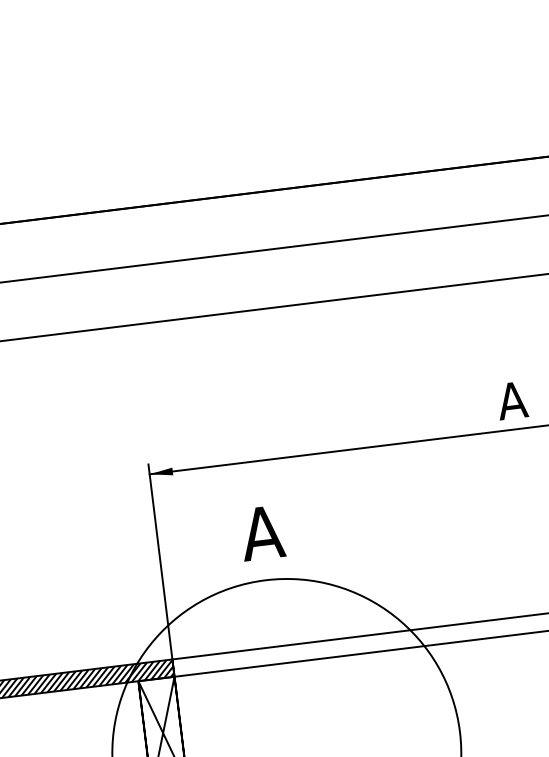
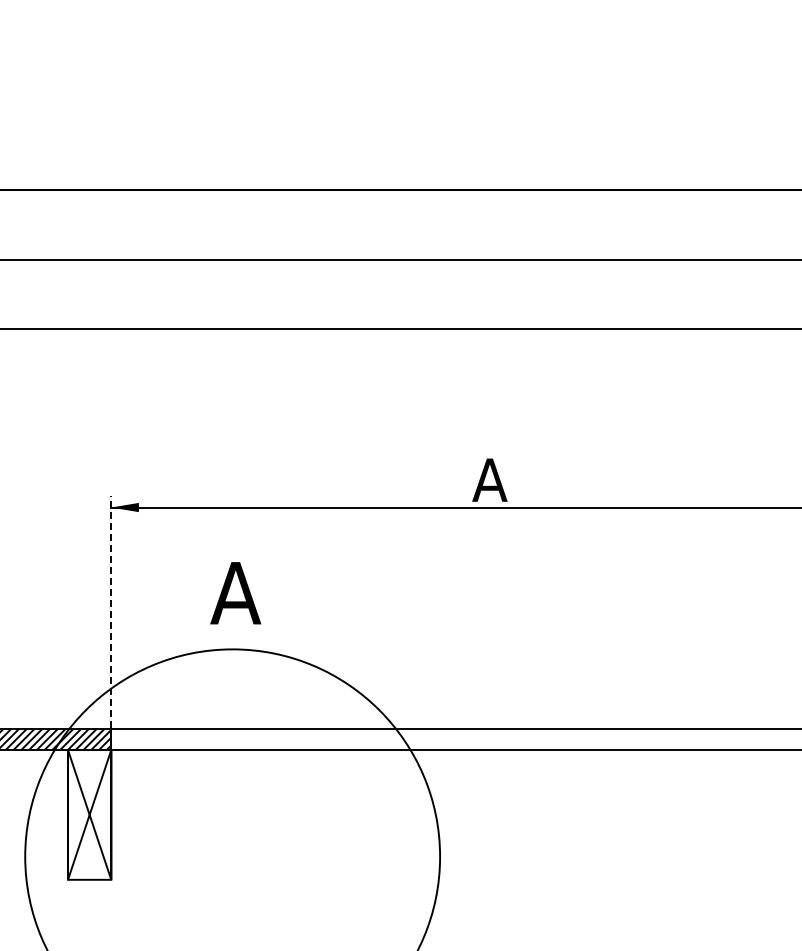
text: (511, 400) -> (489, 479), moved
line: (160, 561) -> (111, 611), solid -> dashed

